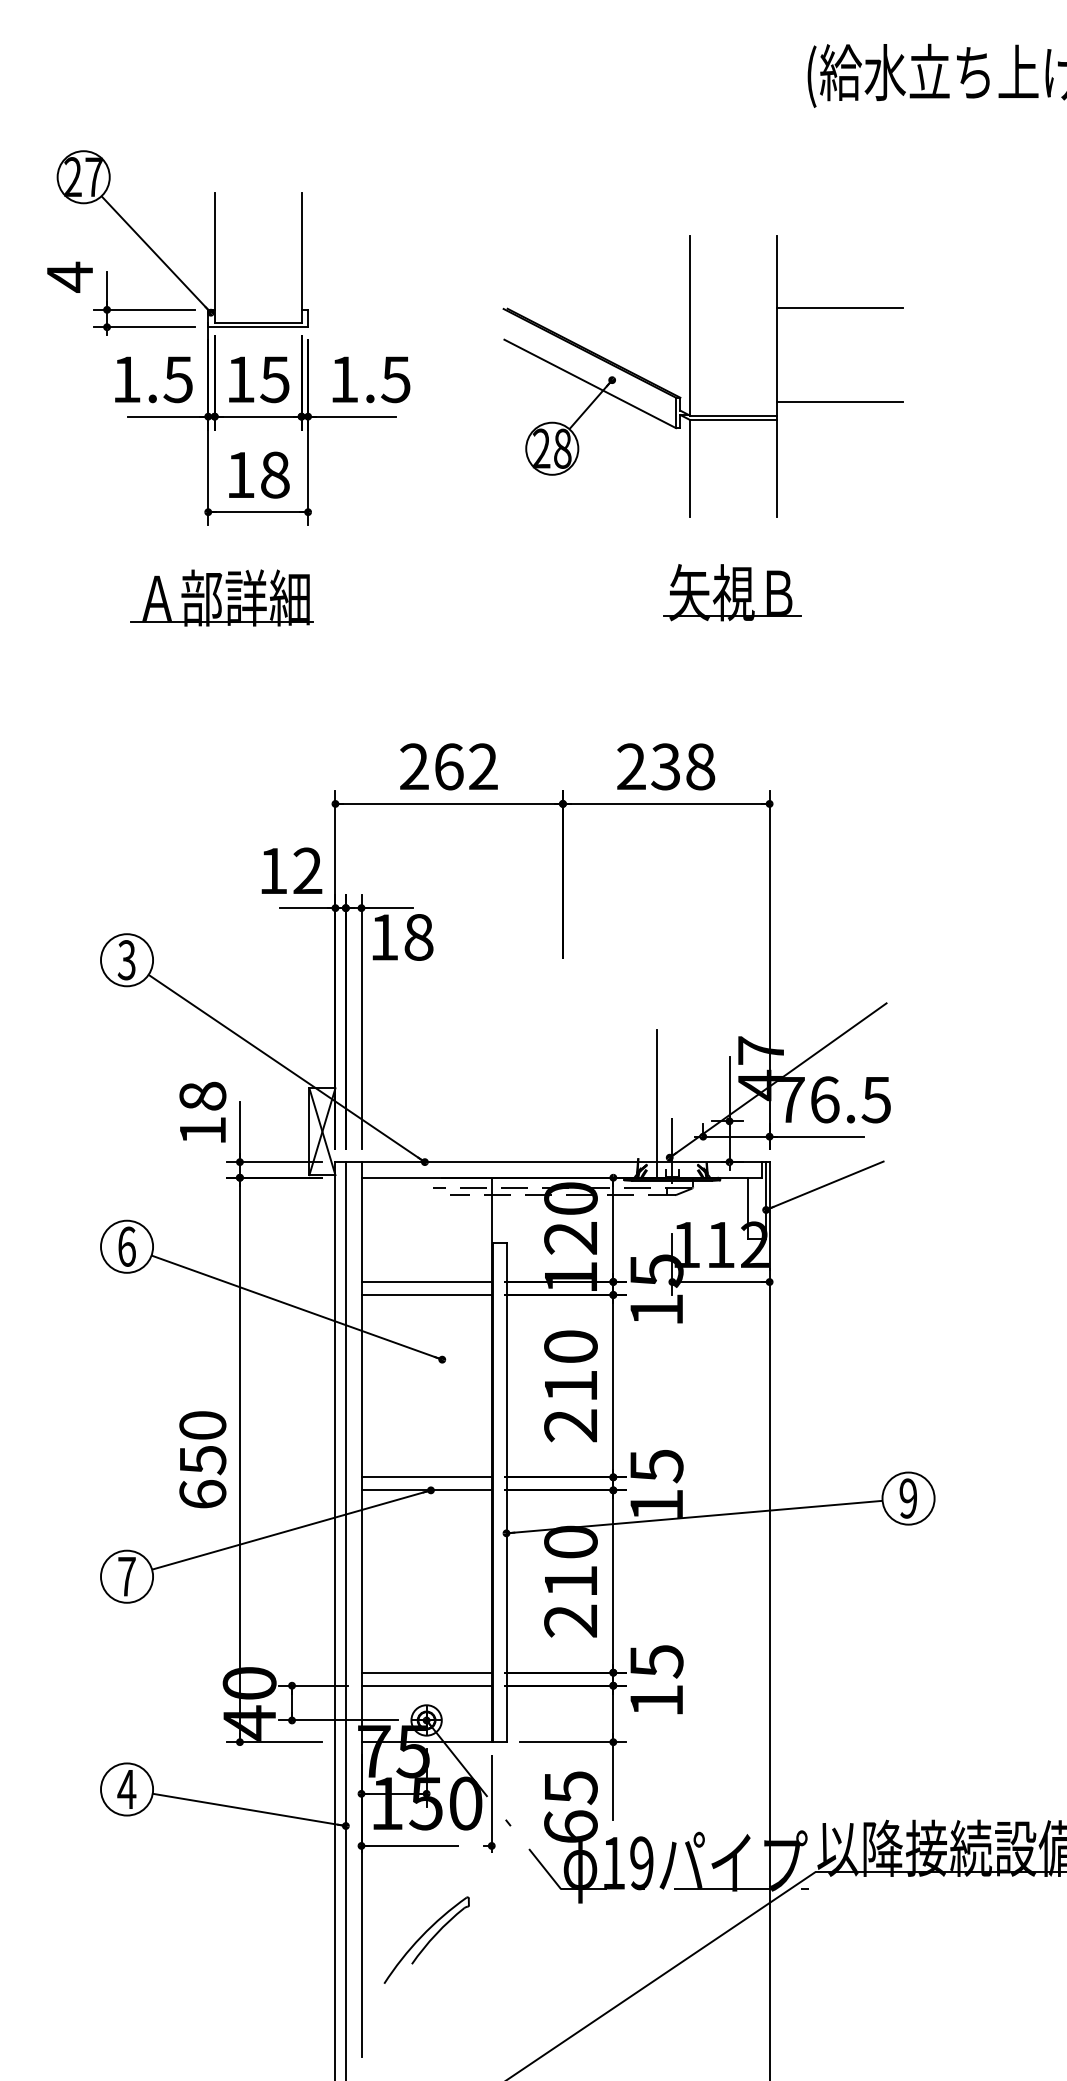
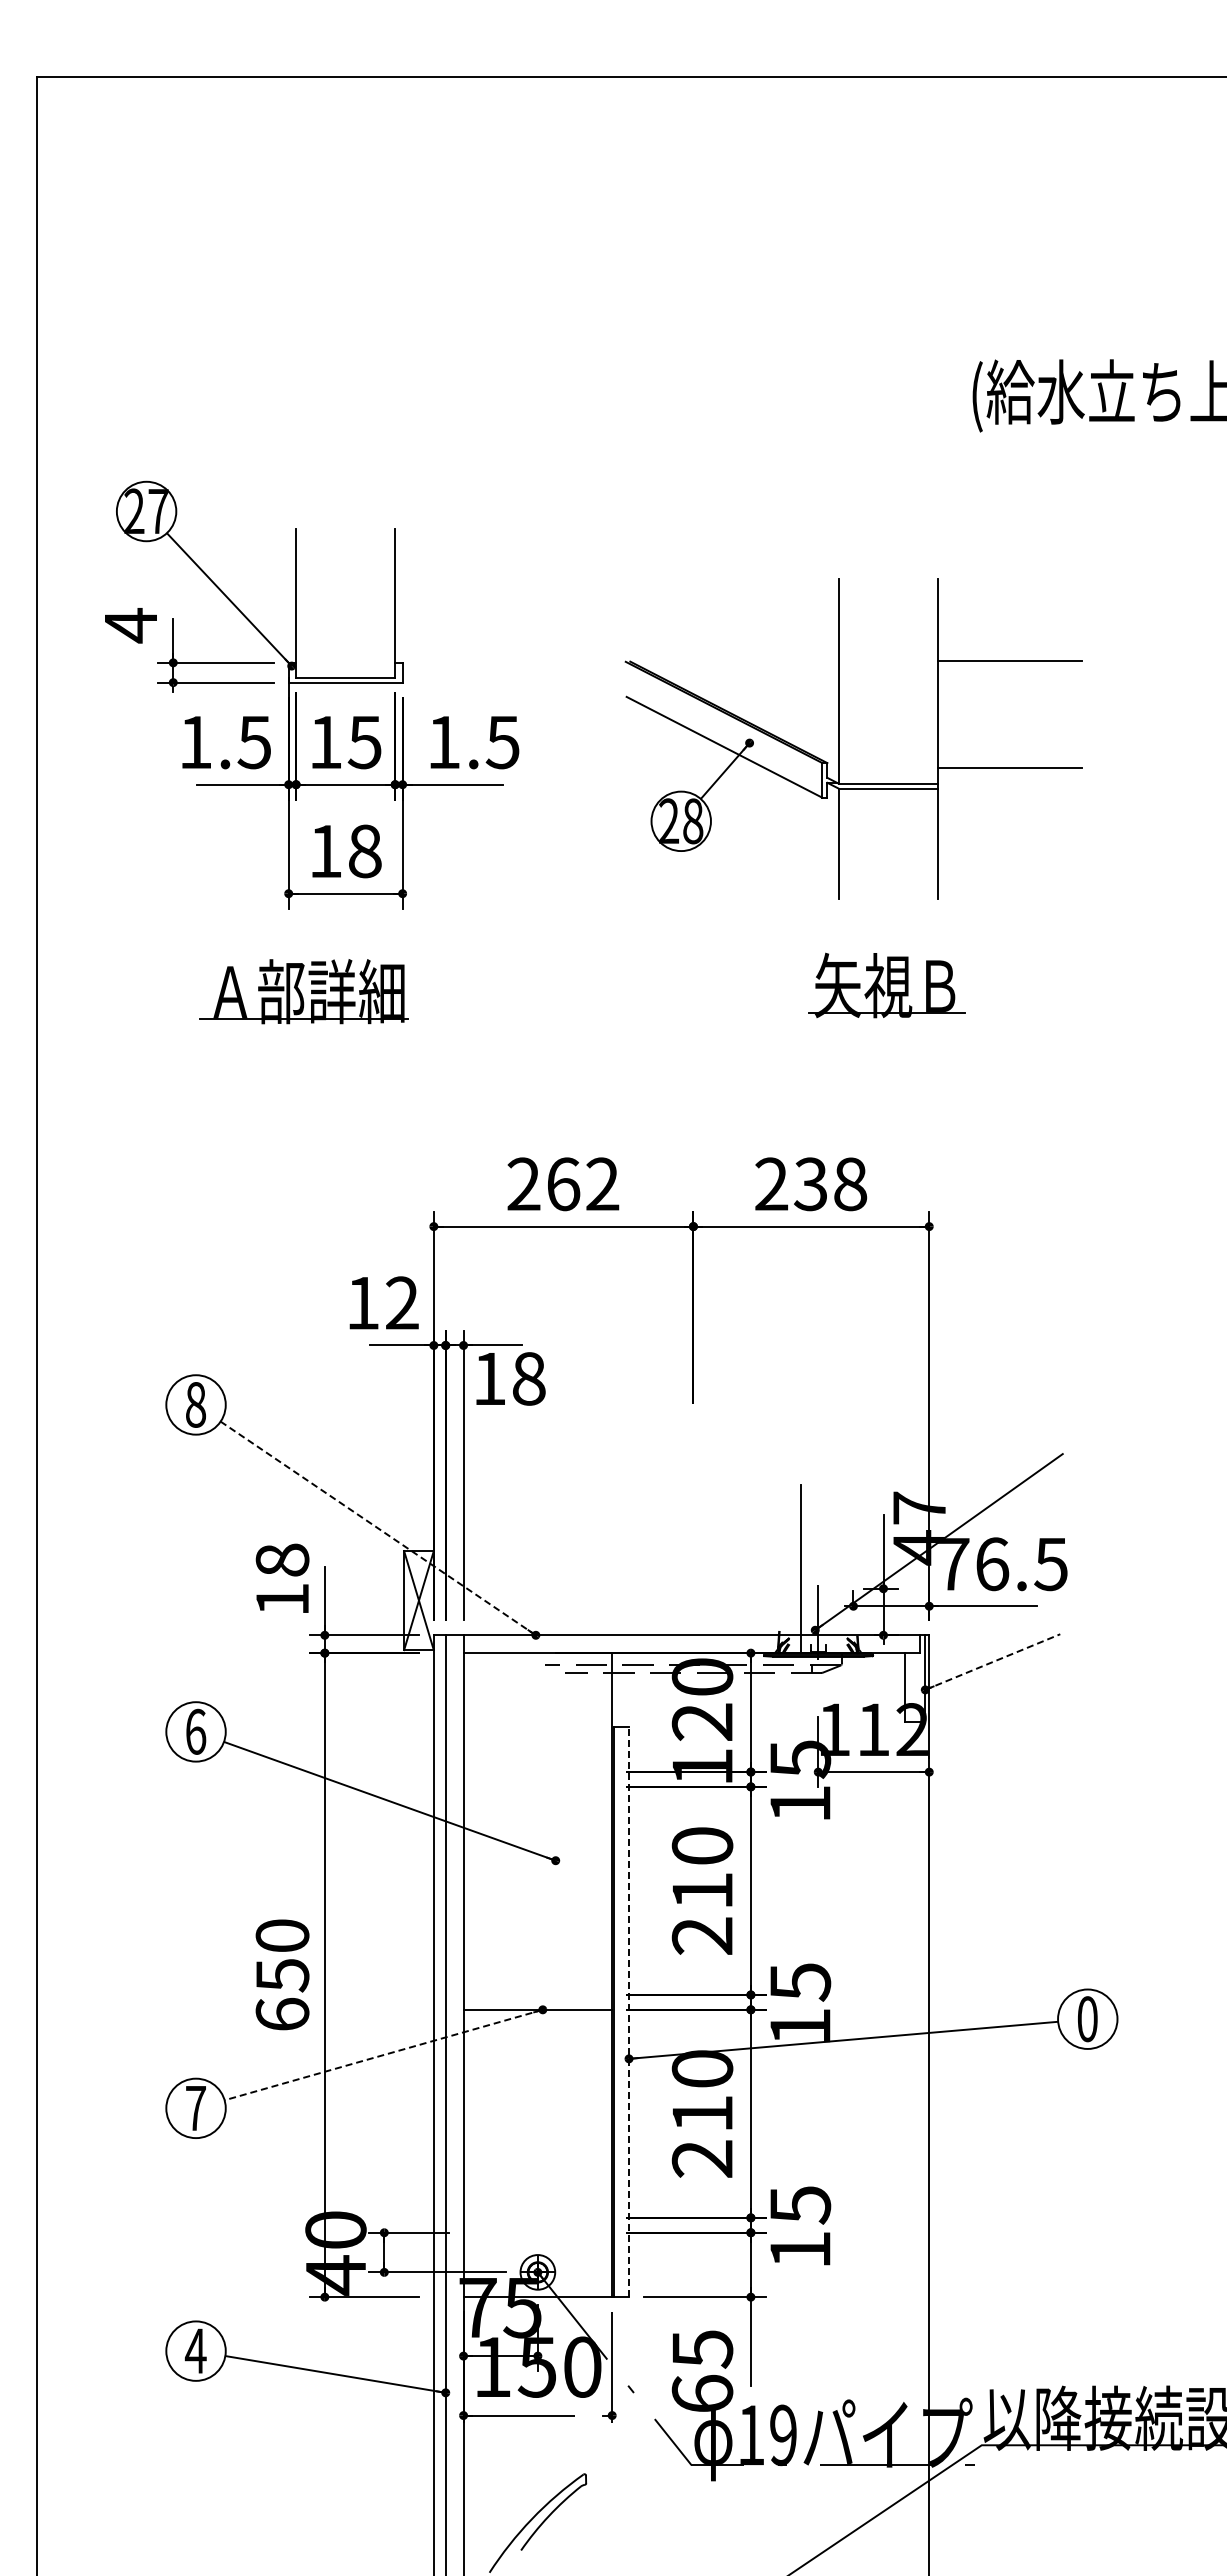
text: (126, 959) -> (195, 1404), 3 -> 8
line: (286, 1068) -> (377, 1528), solid -> dashed
line: (825, 1185) -> (993, 1661), solid -> dashed
line: (426, 1282) -> (537, 1772), removed
line: (426, 1294) -> (537, 1786), removed
line: (426, 1476) -> (537, 1994), removed
line: (506, 1492) -> (629, 2012), solid -> dashed
text: (908, 1498) -> (1087, 2019), 9 -> 0
line: (291, 1530) -> (383, 2055), solid -> dashed
line: (426, 1672) -> (537, 2217), removed
line: (426, 1685) -> (537, 2232), removed

